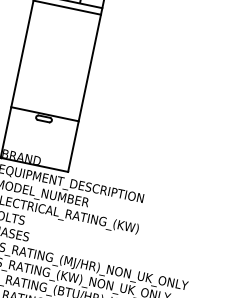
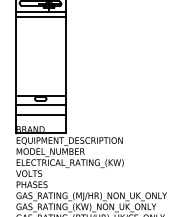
line: (42, 126) -> (40, 104), added
line: (39, 141) -> (40, 115), added

